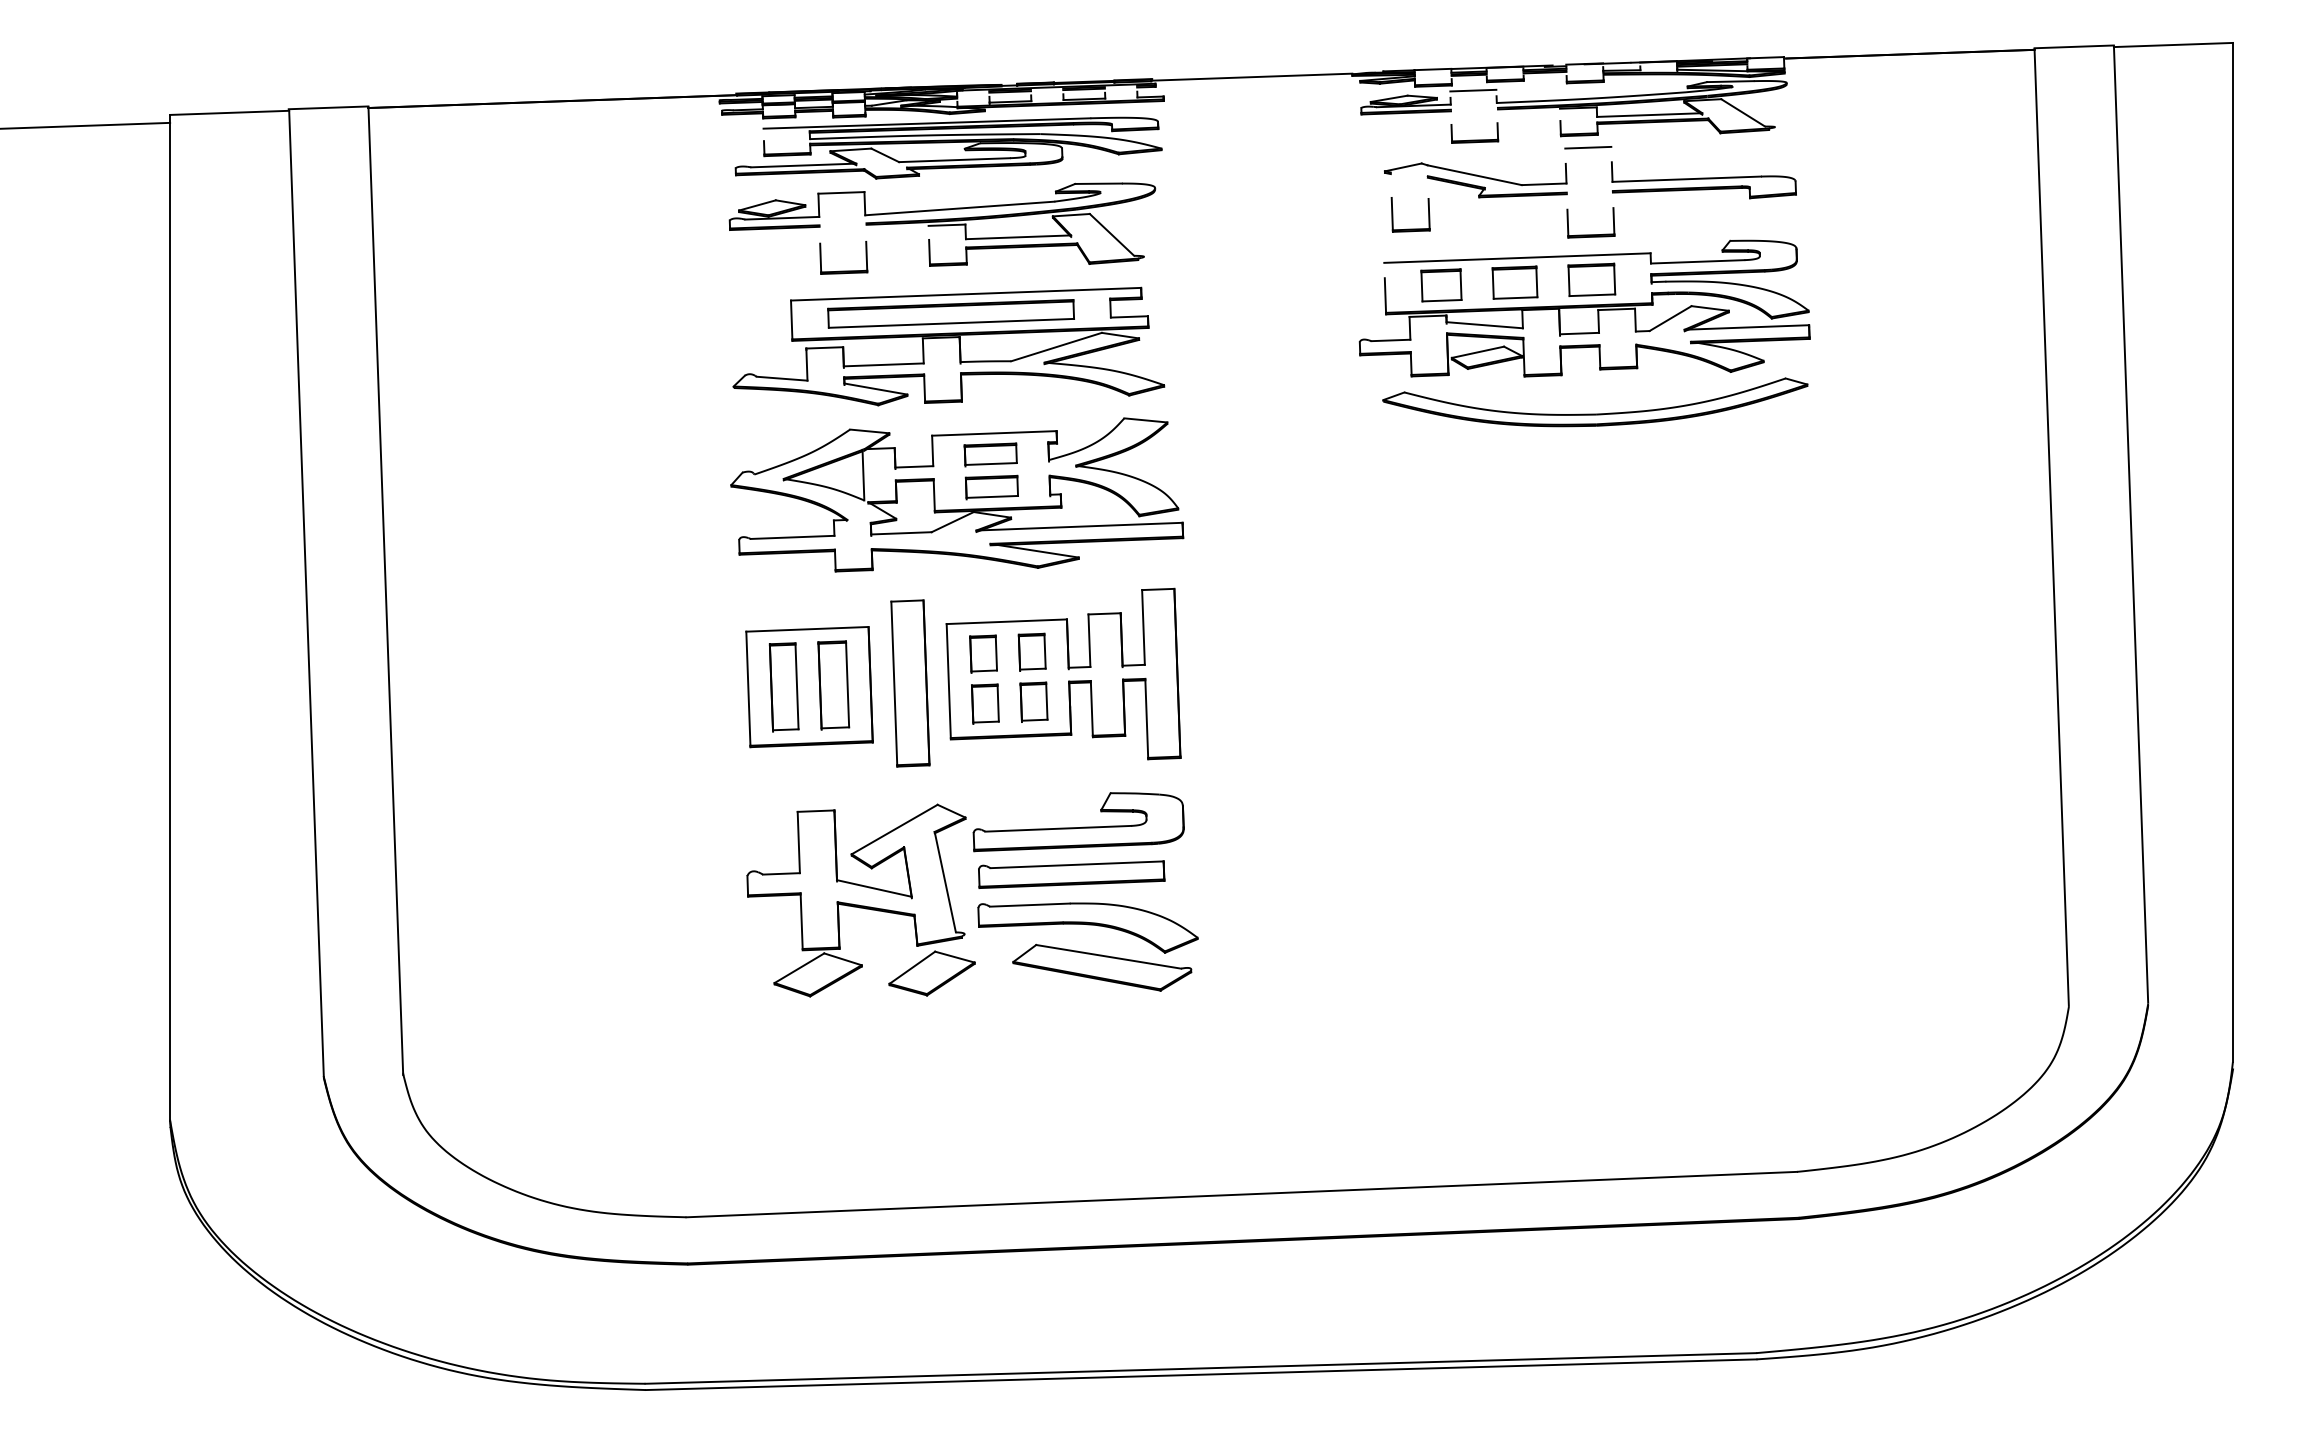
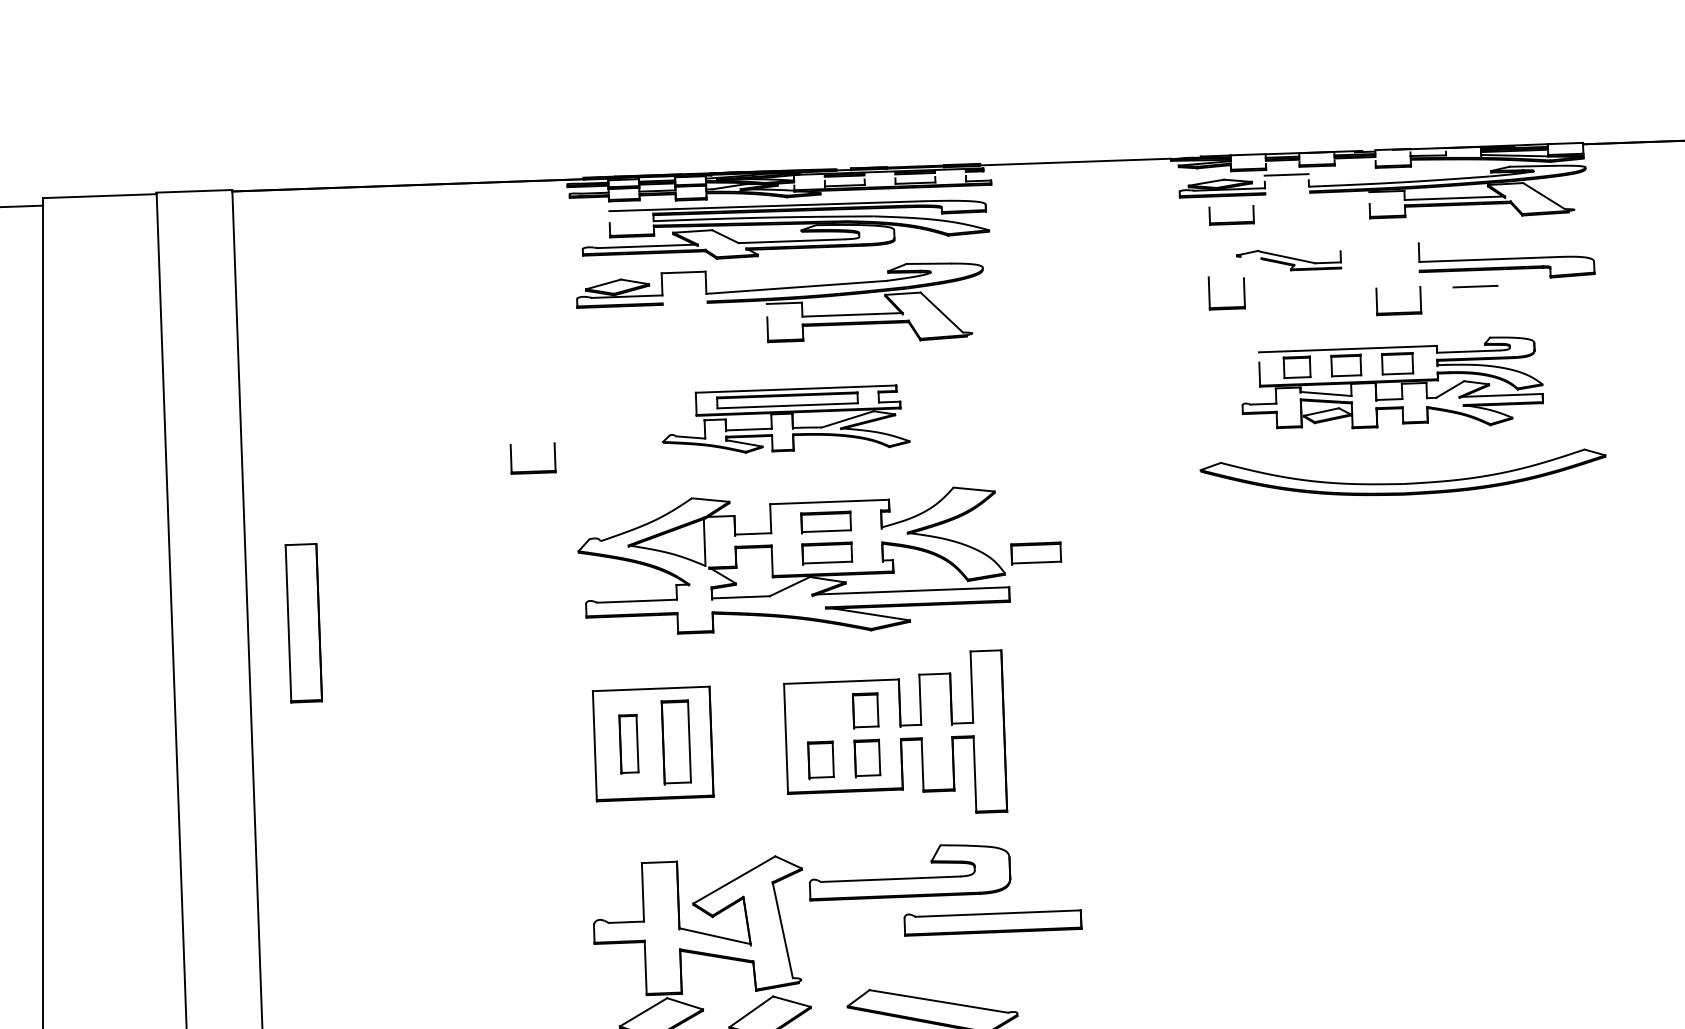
part: (1474, 139) -> (1231, 221), moved
line: (1588, 147) -> (1475, 286), moved
part: (1475, 180) -> (1288, 260), size x0.6
part: (843, 270) -> (532, 470), moved
part: (1584, 308) -> (1392, 382), size x0.7
part: (948, 346) -> (785, 419), size x0.6
part: (1210, 487) -> (1035, 553), added
part: (983, 653) -> (819, 711), removed
part: (910, 683) -> (303, 623), moved
part: (783, 687) -> (628, 744), size x0.7
part: (1071, 874) -> (992, 922), moved
part: (1087, 927) -> (918, 973), removed

